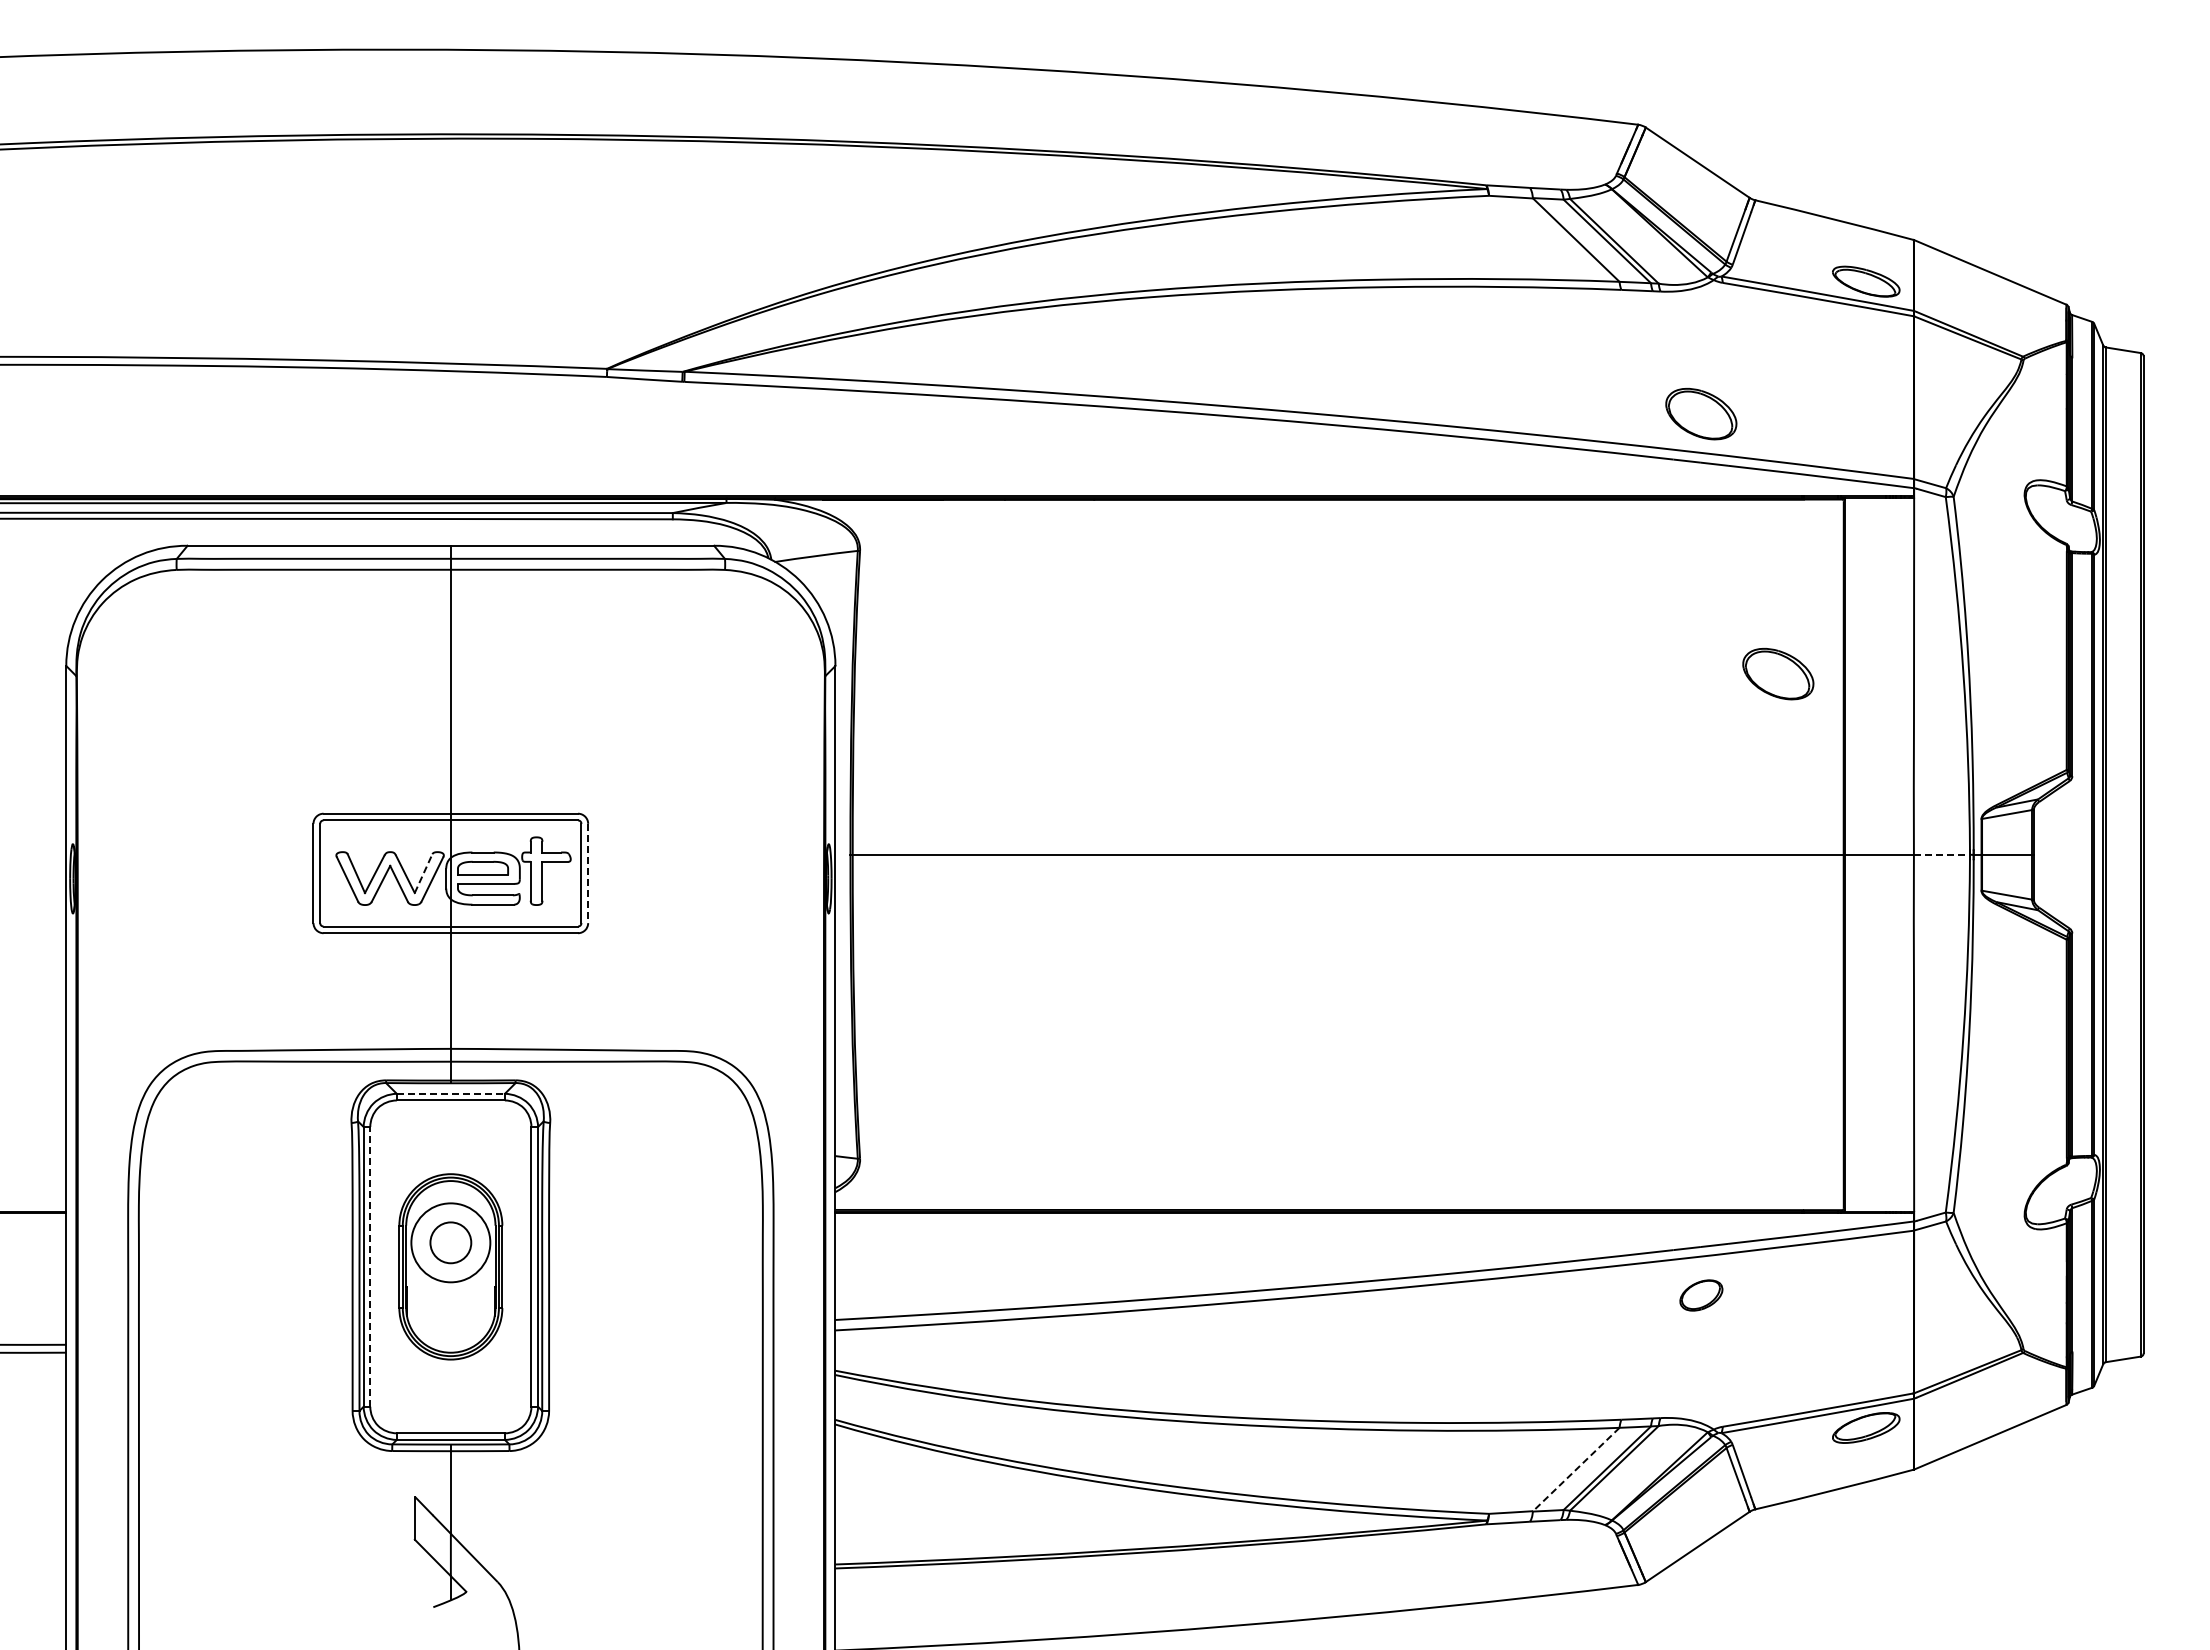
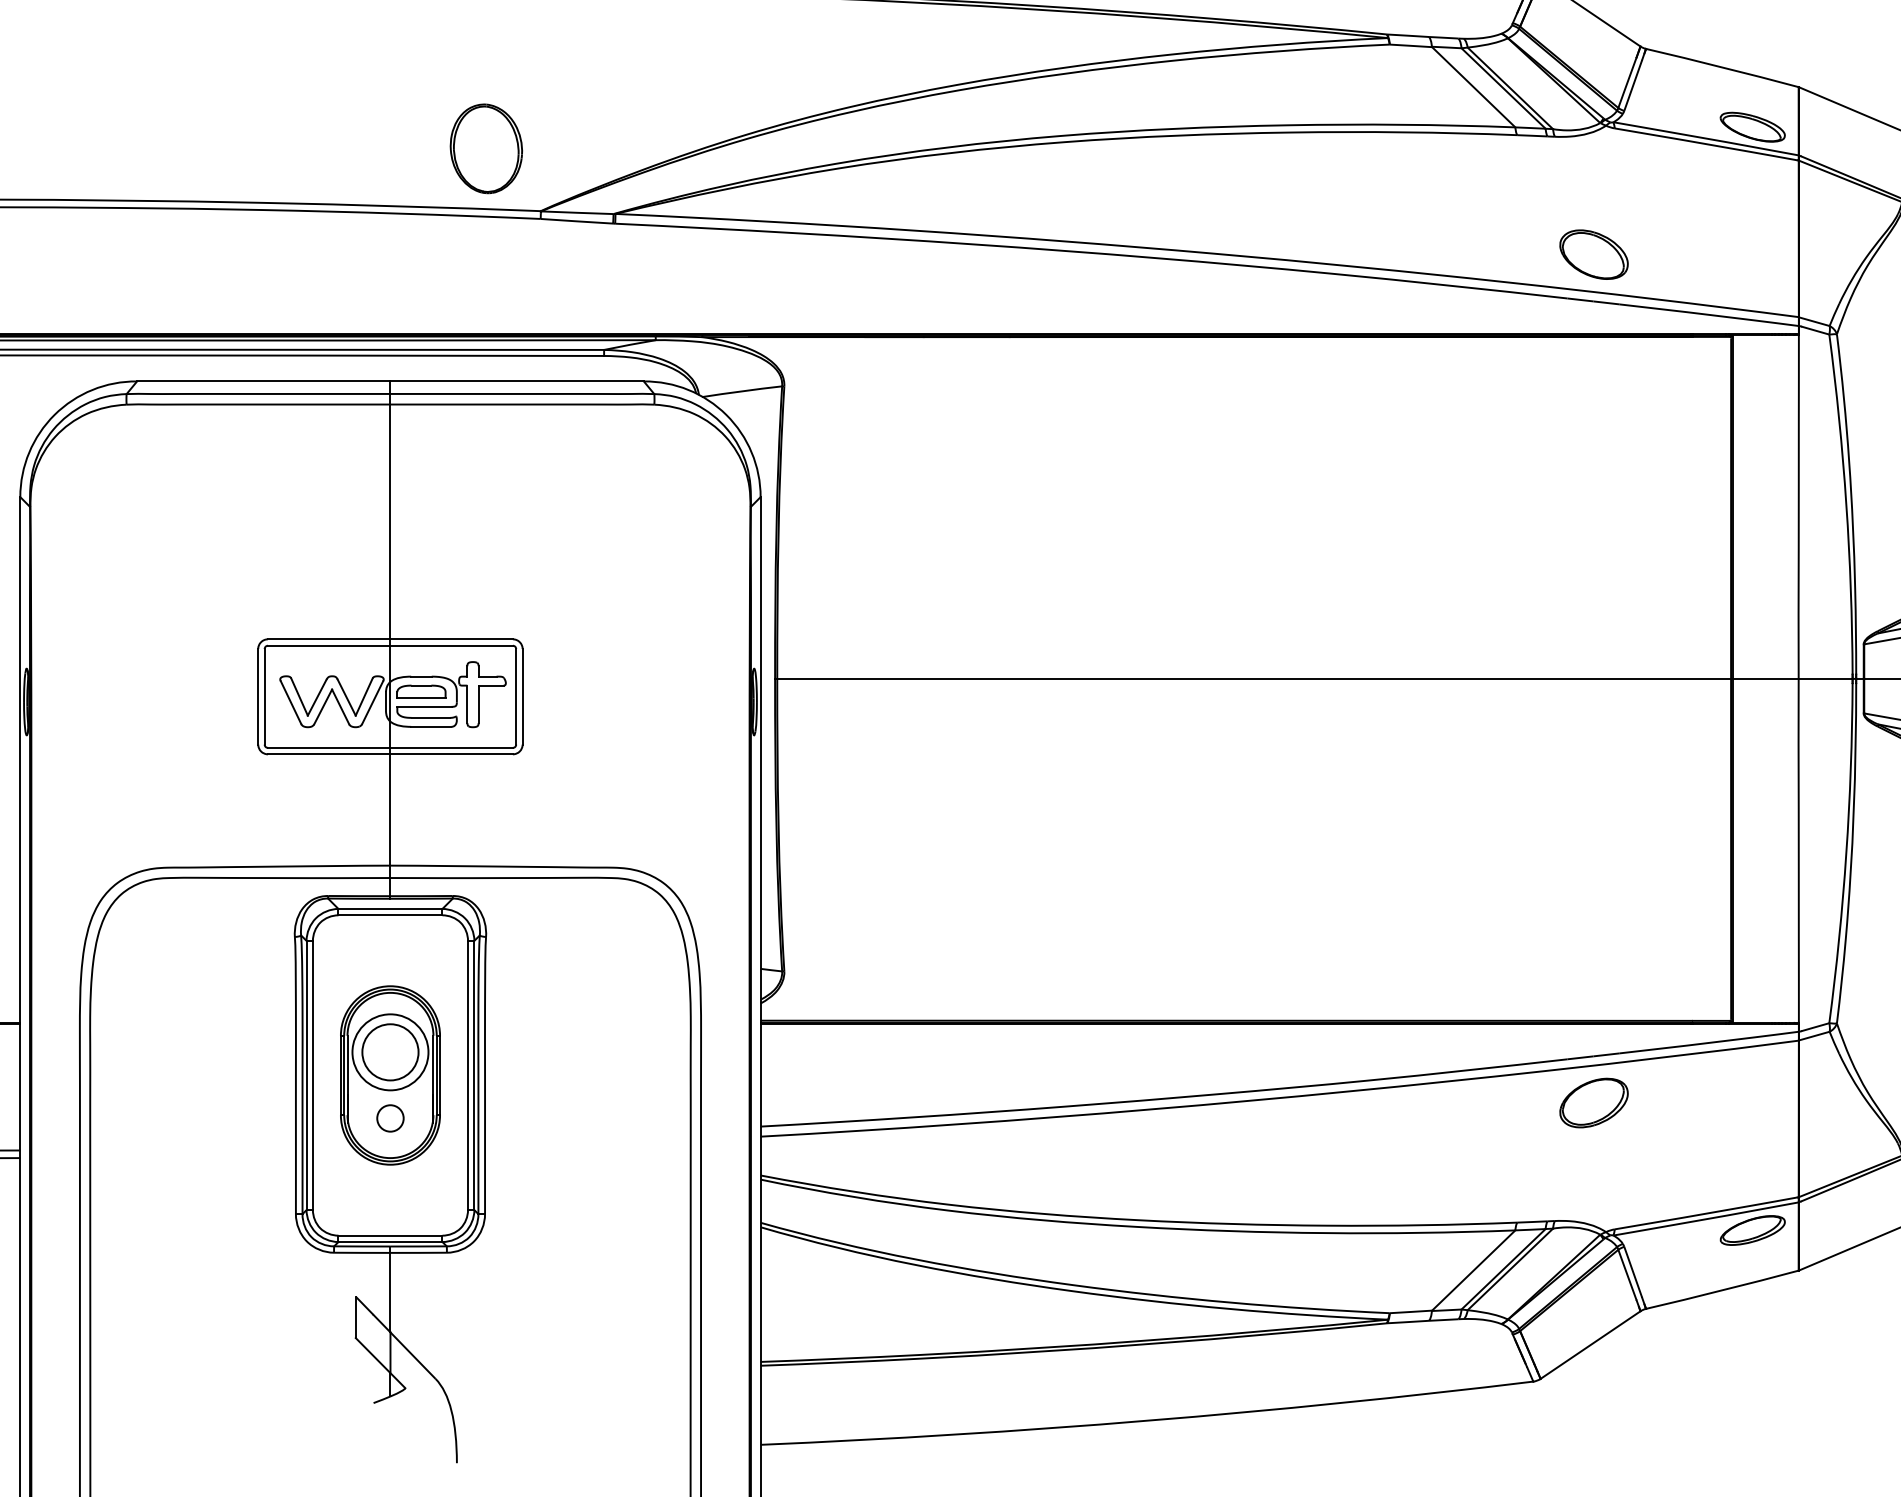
part: (550, 304) -> (486, 149), added
part: (1778, 674) -> (1668, 505), removed
line: (1942, 854) -> (1826, 678), dashed -> solid
line: (423, 873) -> (364, 696), dashed -> solid
line: (588, 873) -> (522, 696), dashed -> solid
line: (451, 1093) -> (391, 908), dashed -> solid
circle: (450, 1242) -> (390, 1052), size x1.43
line: (370, 1266) -> (313, 1075), dashed -> solid
part: (1701, 1295) -> (1594, 1103), size x1.67
circle: (450, 1311) -> (390, 1118), added
line: (1575, 1469) -> (1472, 1270), dashed -> solid

